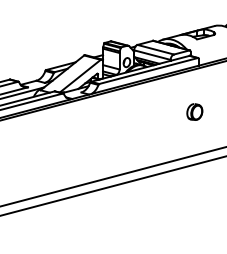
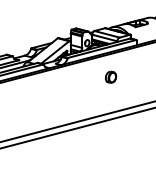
part: (195, 111) -> (111, 76), moved

